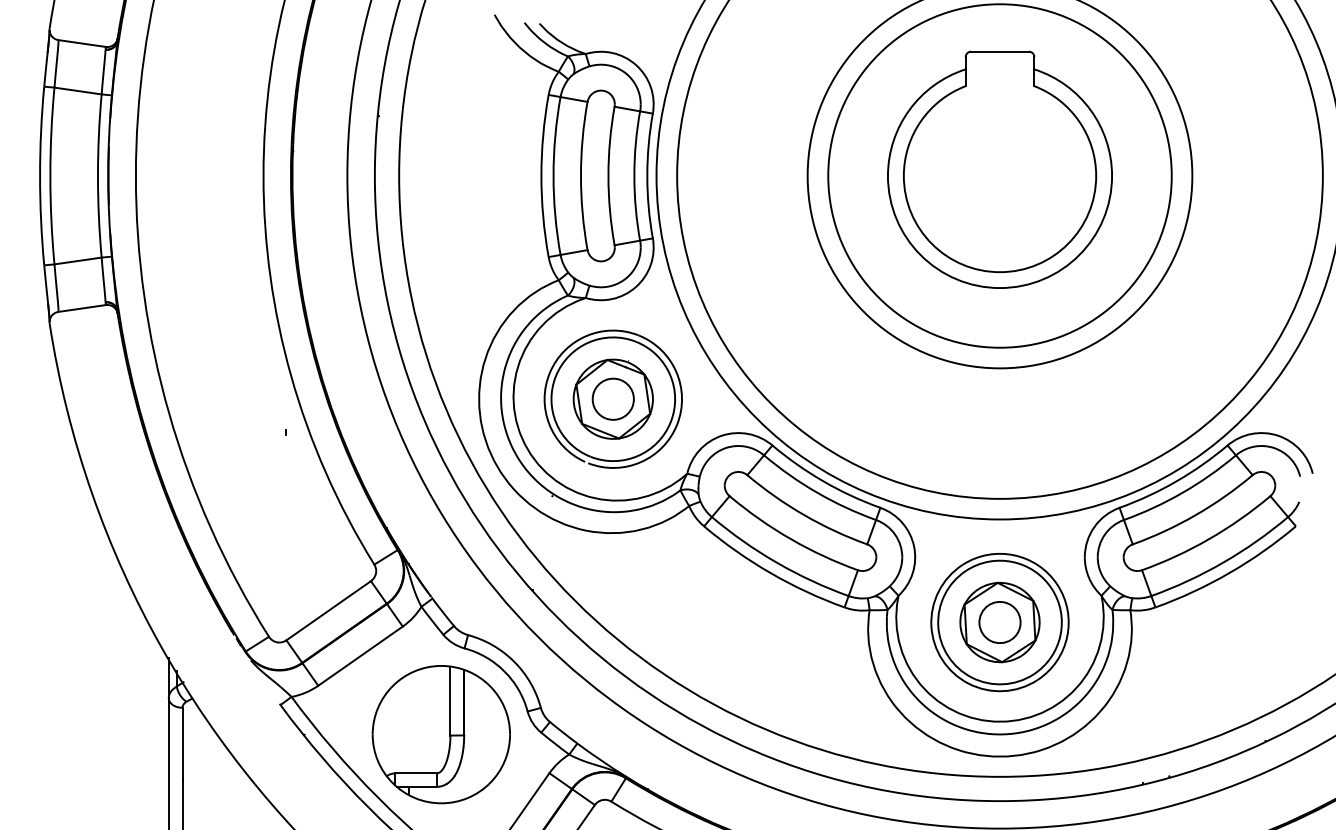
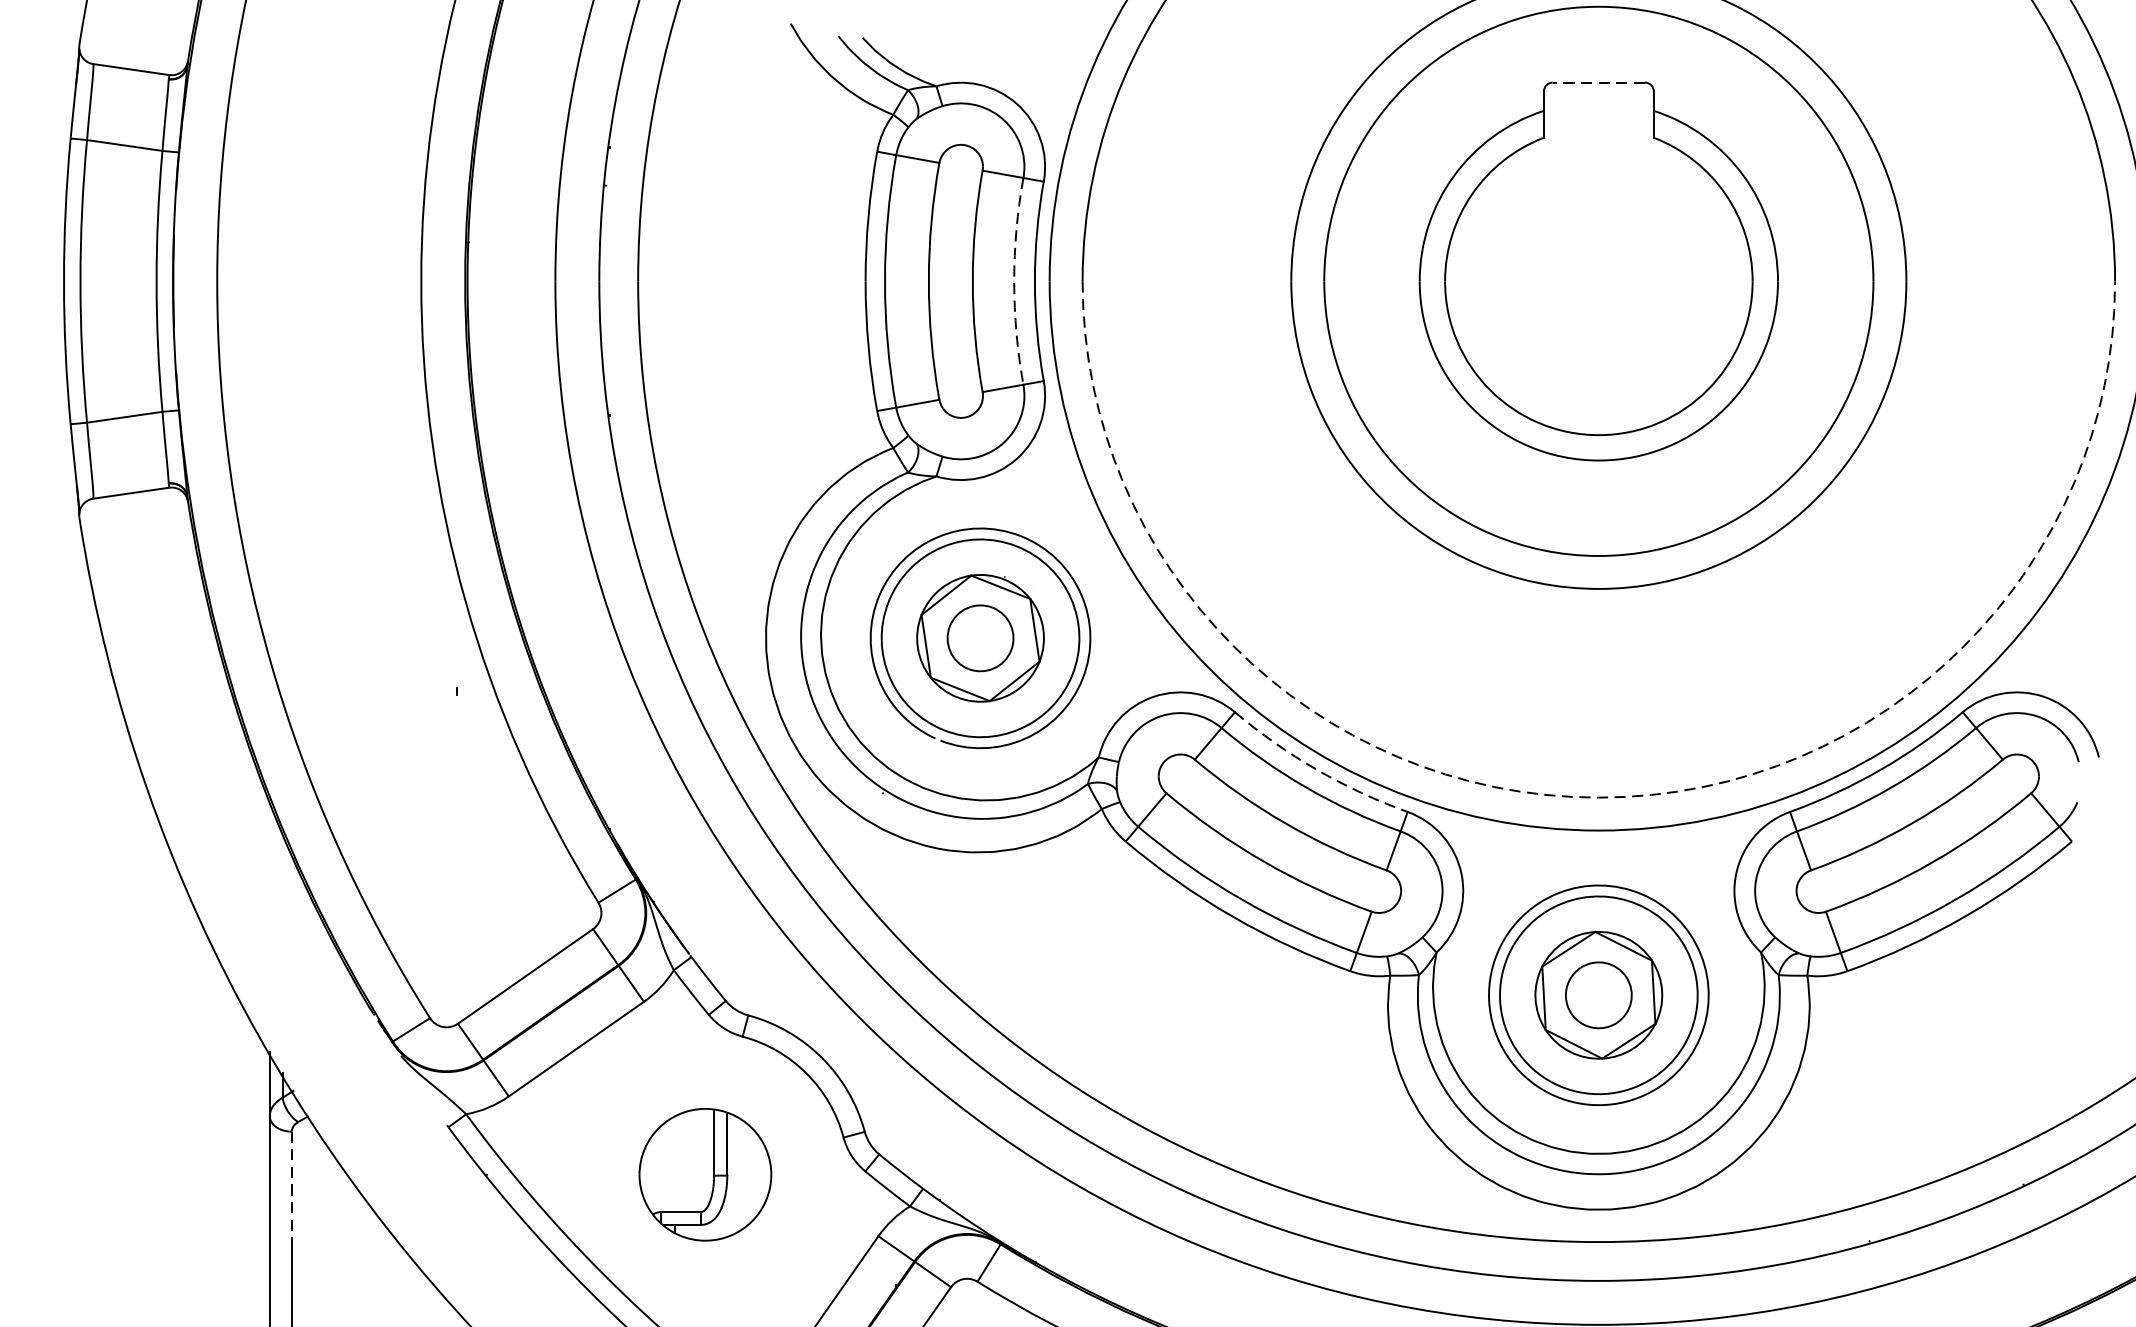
line: (1000, 51) -> (1599, 82), solid -> dashed
arc: (634, 176) -> (1014, 282), solid -> dashed
arc: (823, 481) -> (1316, 769), solid -> dashed
arc: (1000, 498) -> (1599, 797), solid -> dashed
part: (440, 734) -> (704, 1174), size x0.6
line: (182, 744) -> (291, 1190), solid -> dashed

